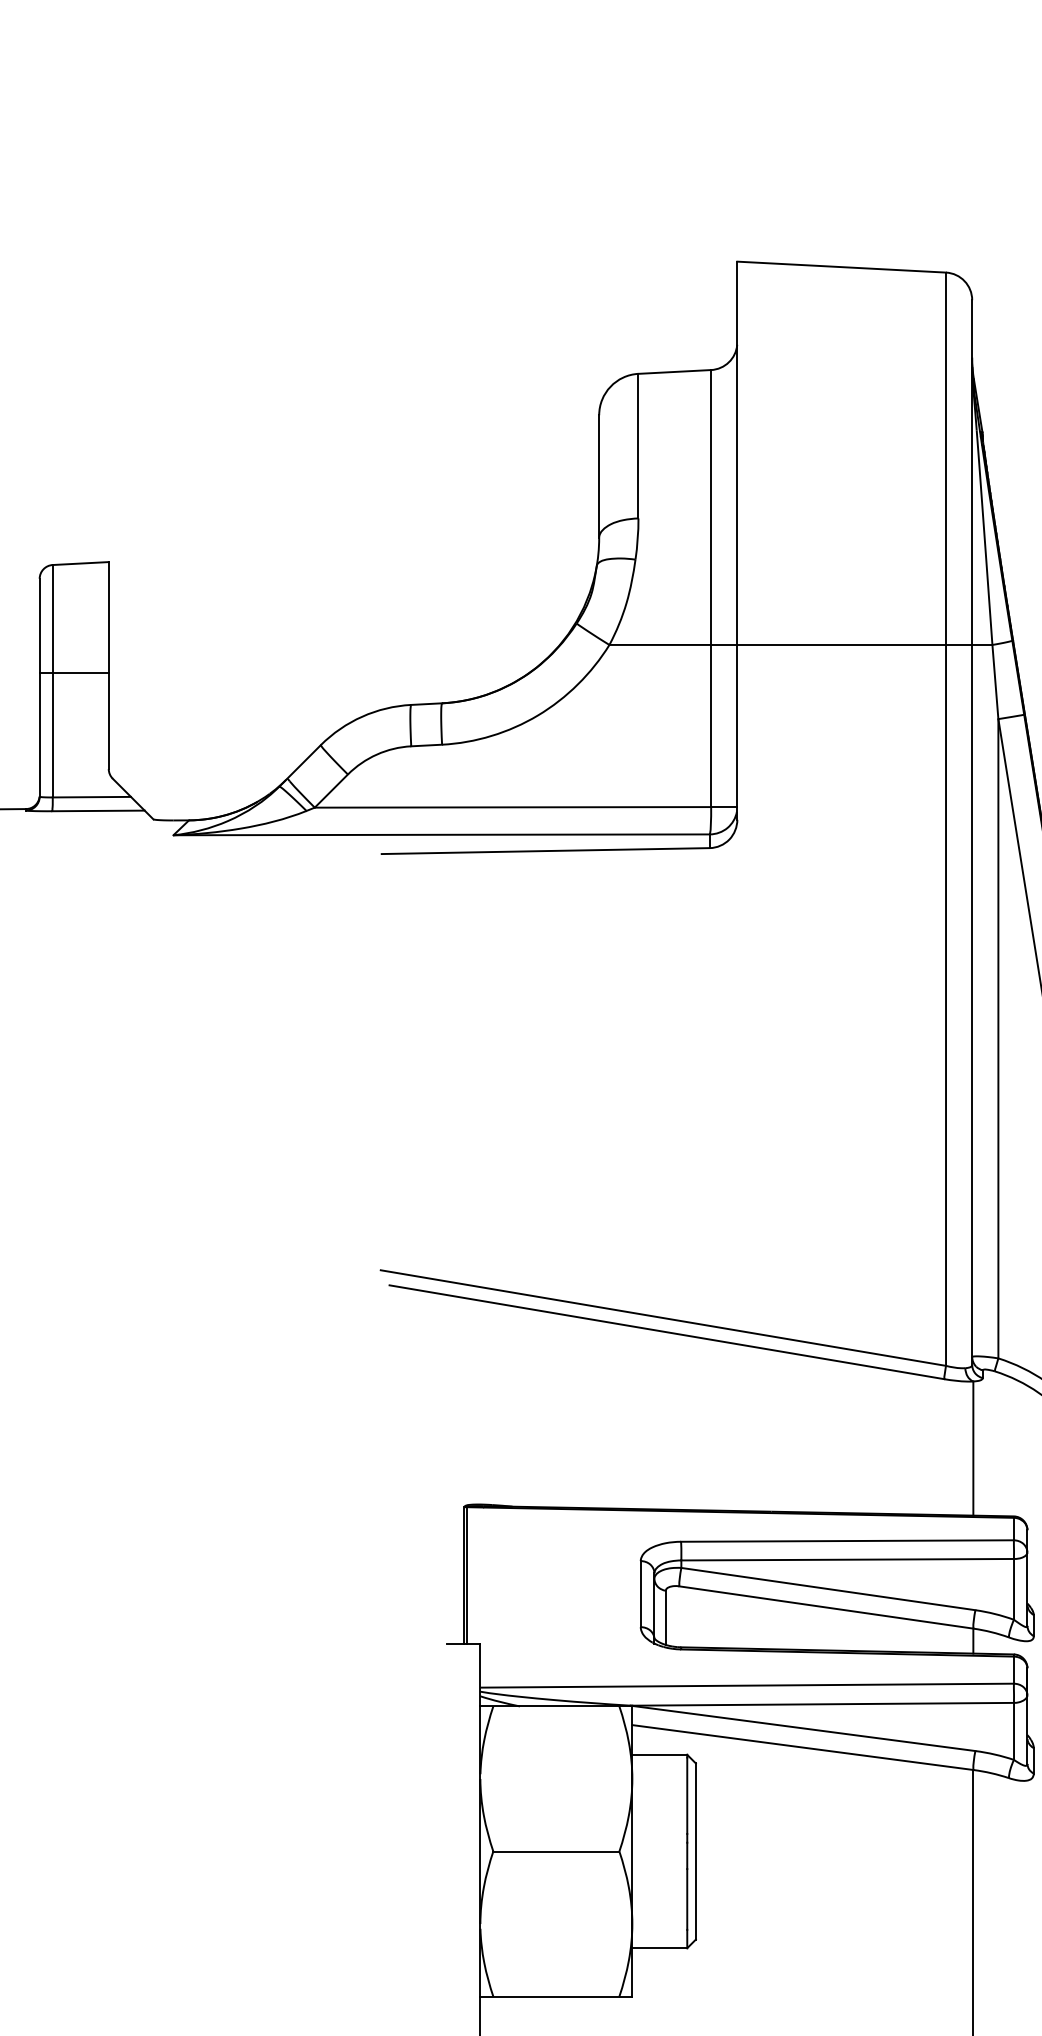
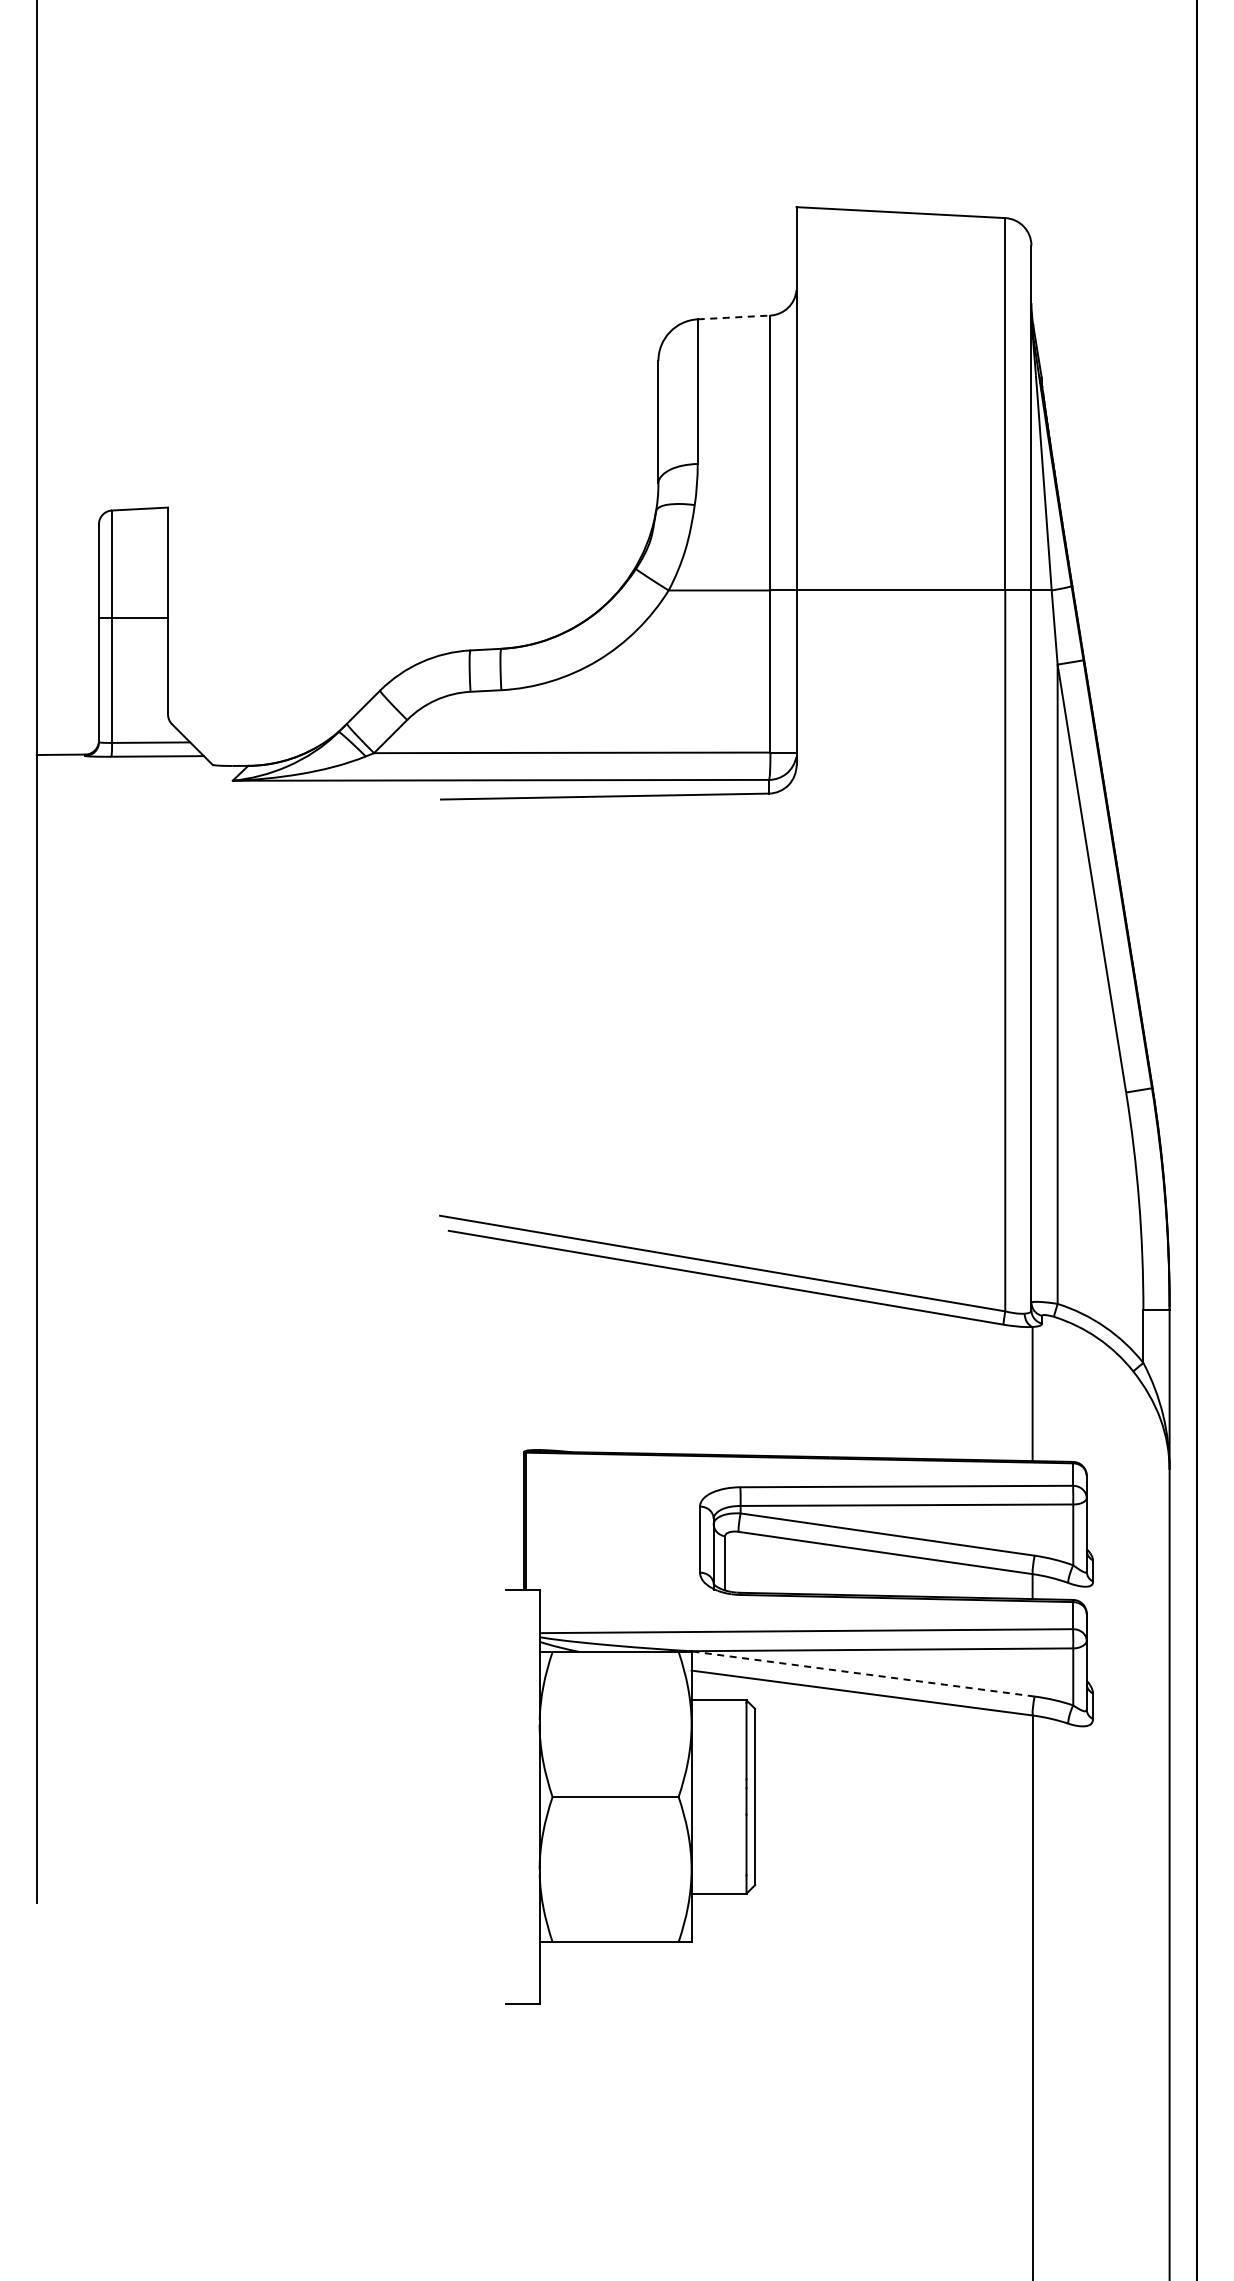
line: (675, 372) -> (734, 317), solid -> dashed
line: (804, 1728) -> (863, 1673), solid -> dashed

